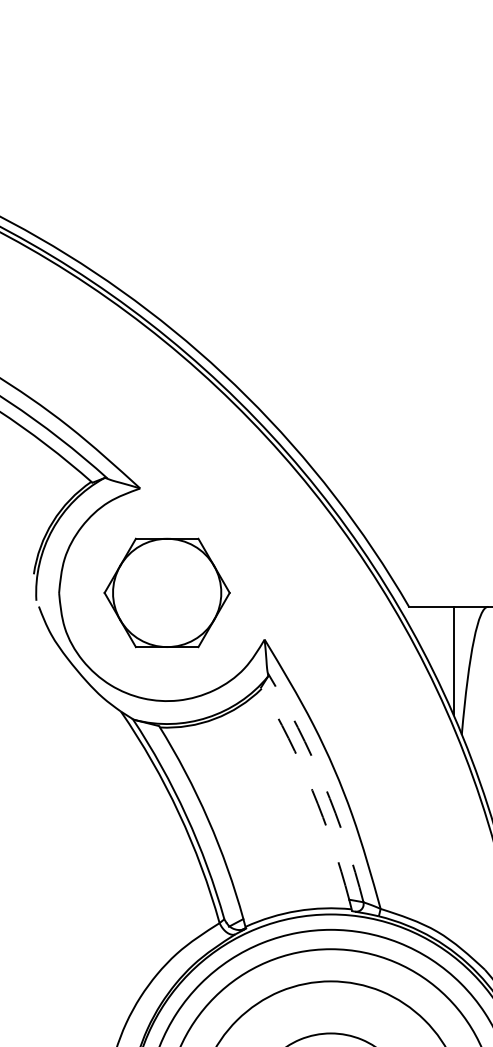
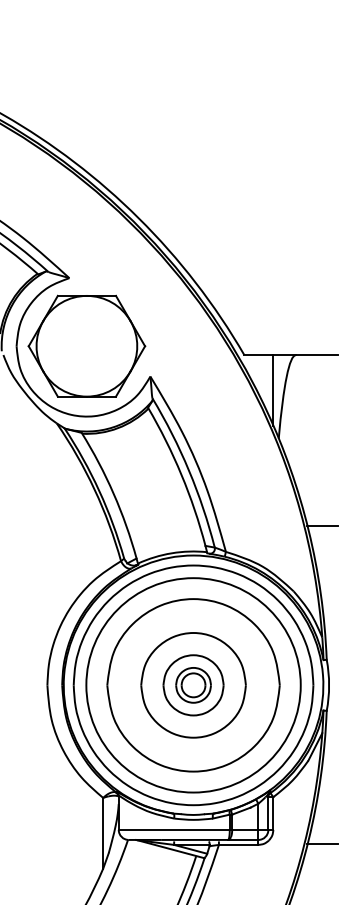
part: (166, 591) -> (86, 345), size x1.43
arc: (324, 783) -> (189, 470), dashed -> solid
arc: (312, 790) -> (181, 474), dashed -> solid

